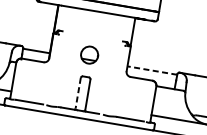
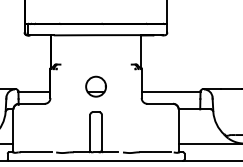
line: (151, 70) -> (170, 92), dashed -> solid
line: (78, 93) -> (90, 133), dashed -> solid

